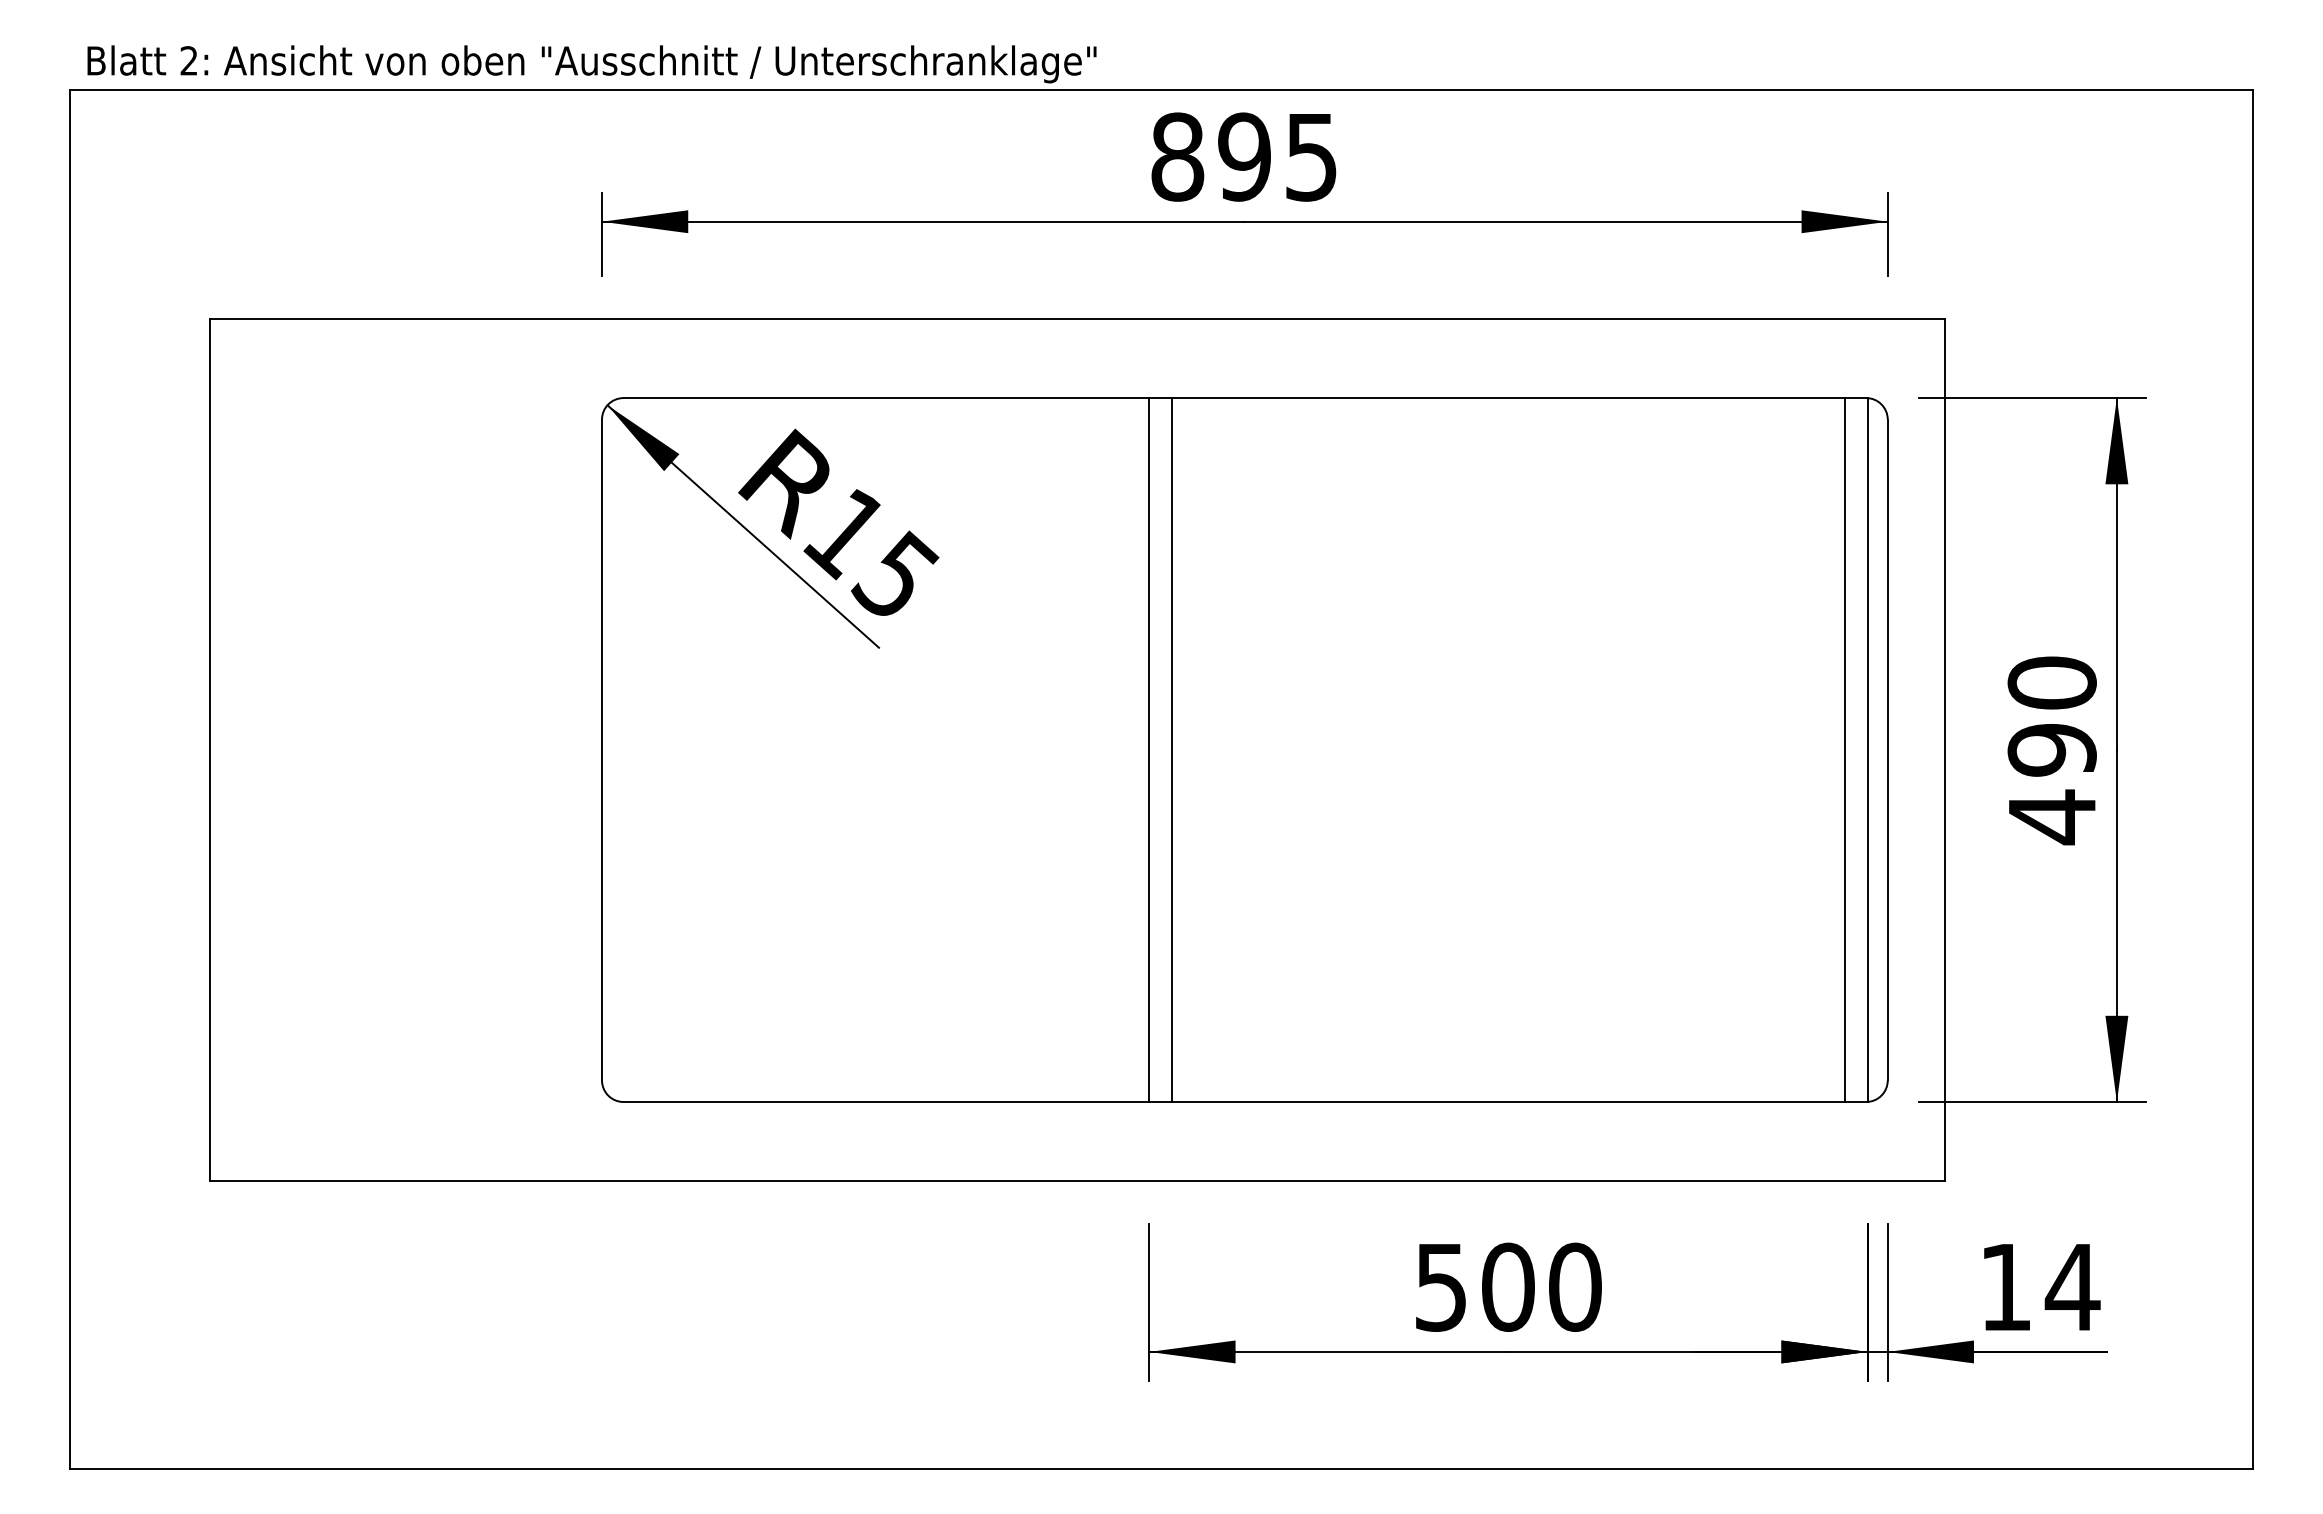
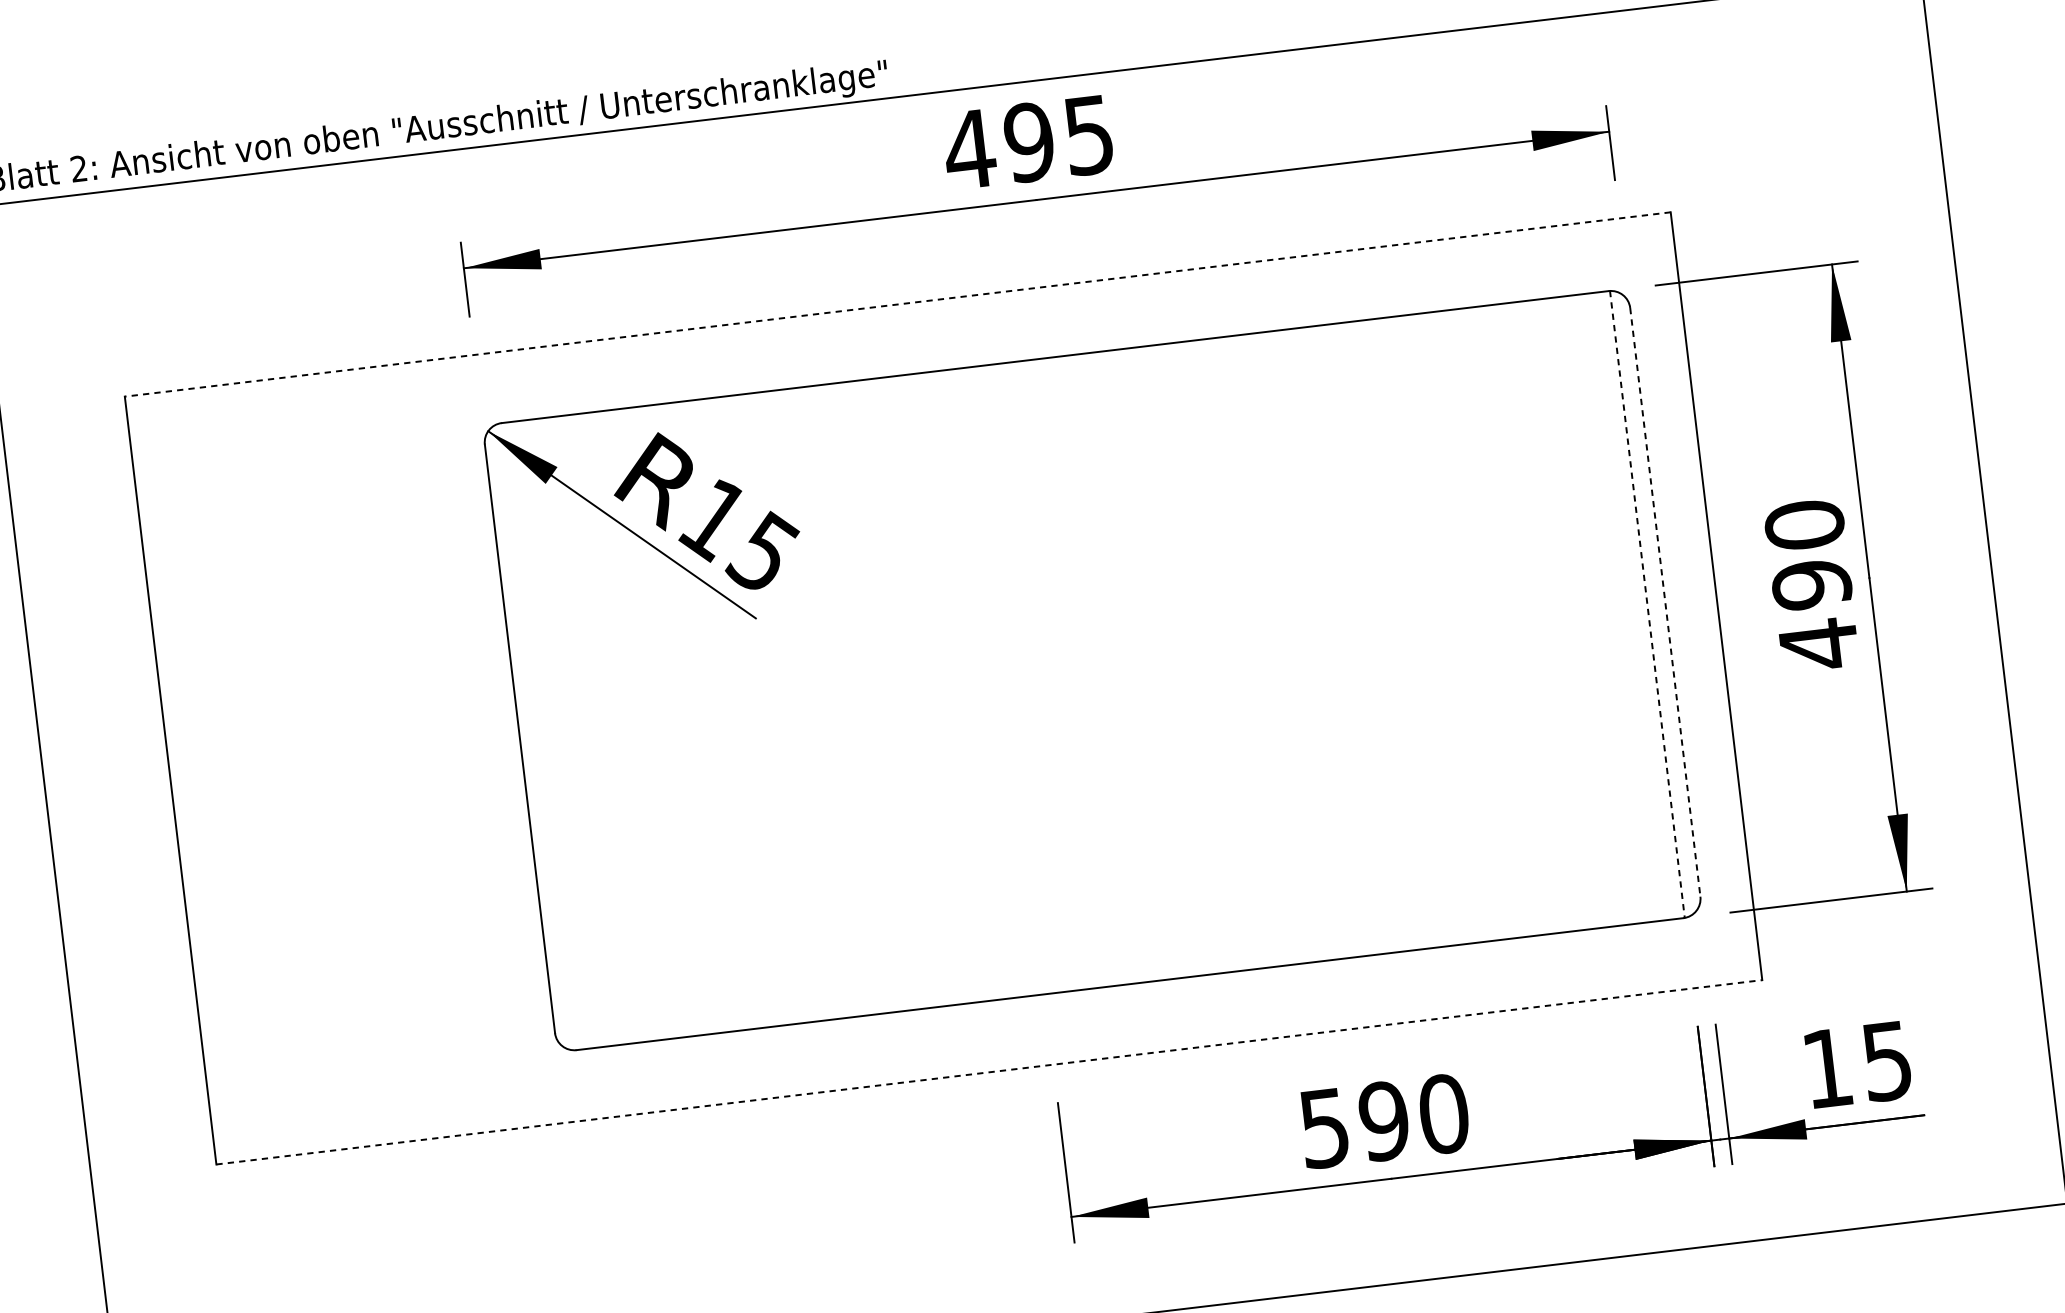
text: (1177, 156) -> (969, 149), 895 -> 495
line: (1077, 319) -> (897, 304), solid -> dashed
line: (1149, 750) -> (1007, 681), removed
line: (1172, 750) -> (1028, 678), removed
line: (1844, 750) -> (1626, 607), removed
line: (1867, 750) -> (1647, 604), solid -> dashed
line: (1887, 750) -> (1665, 602), solid -> dashed
line: (1077, 1181) -> (989, 1072), solid -> dashed
text: (1507, 1286) -> (1383, 1120), 500 -> 590
text: (2072, 1287) -> (1886, 1061), 14 -> 15

